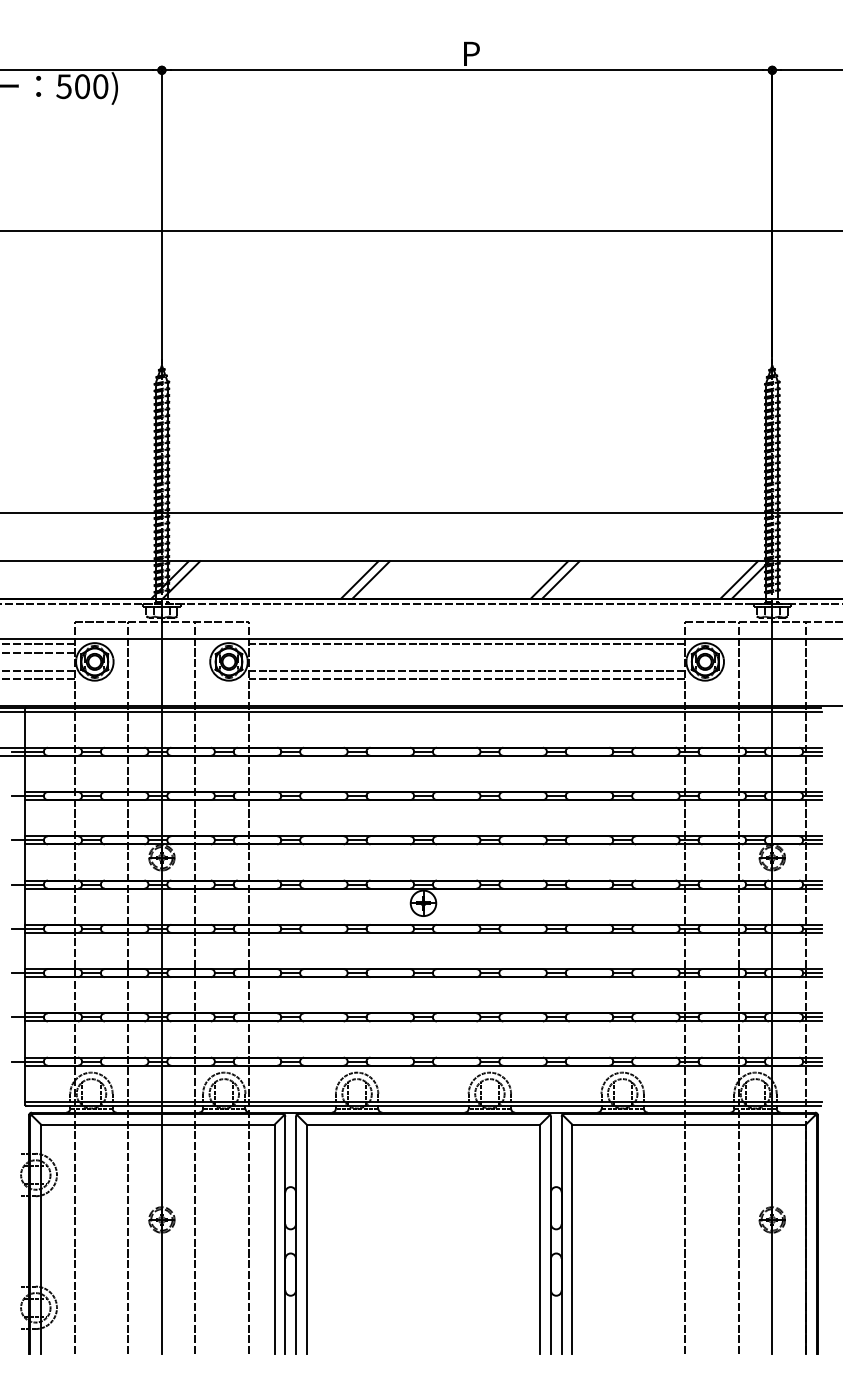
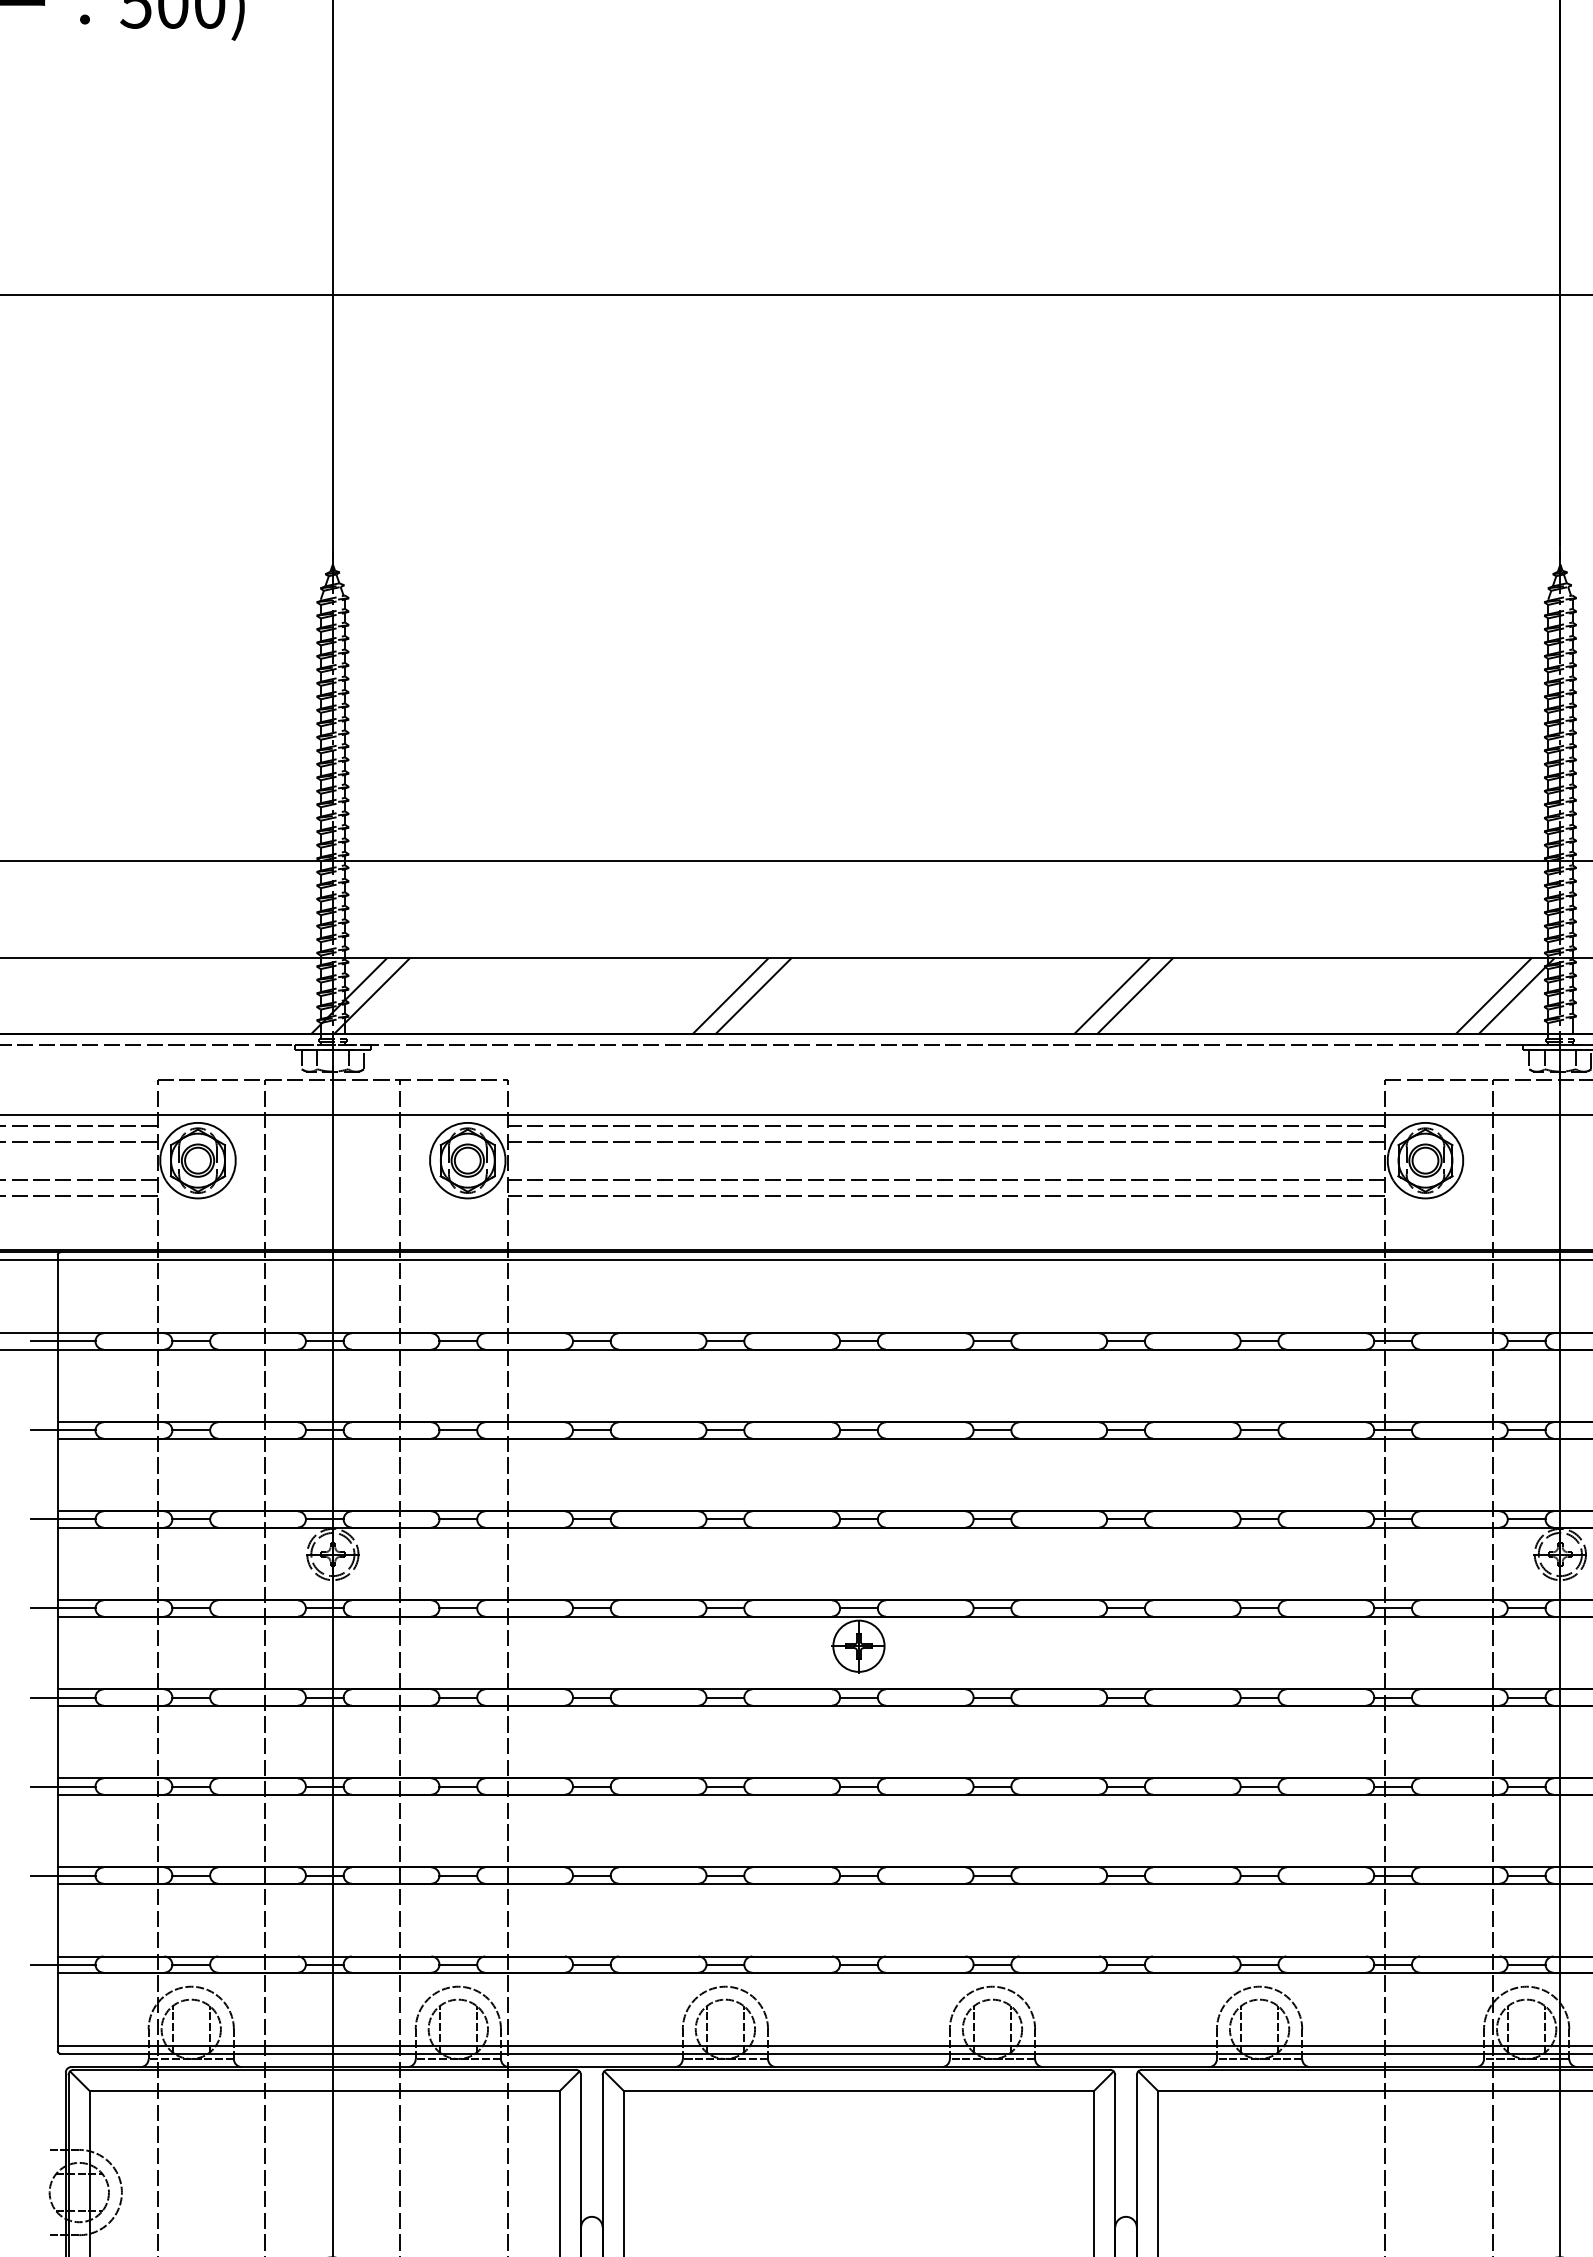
line: (467, 652) -> (947, 1141), added

